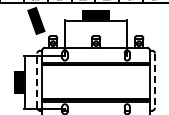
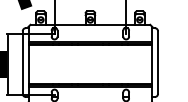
line: (37, 80) -> (22, 62), dashed -> solid
line: (154, 81) -> (157, 63), dashed -> solid

